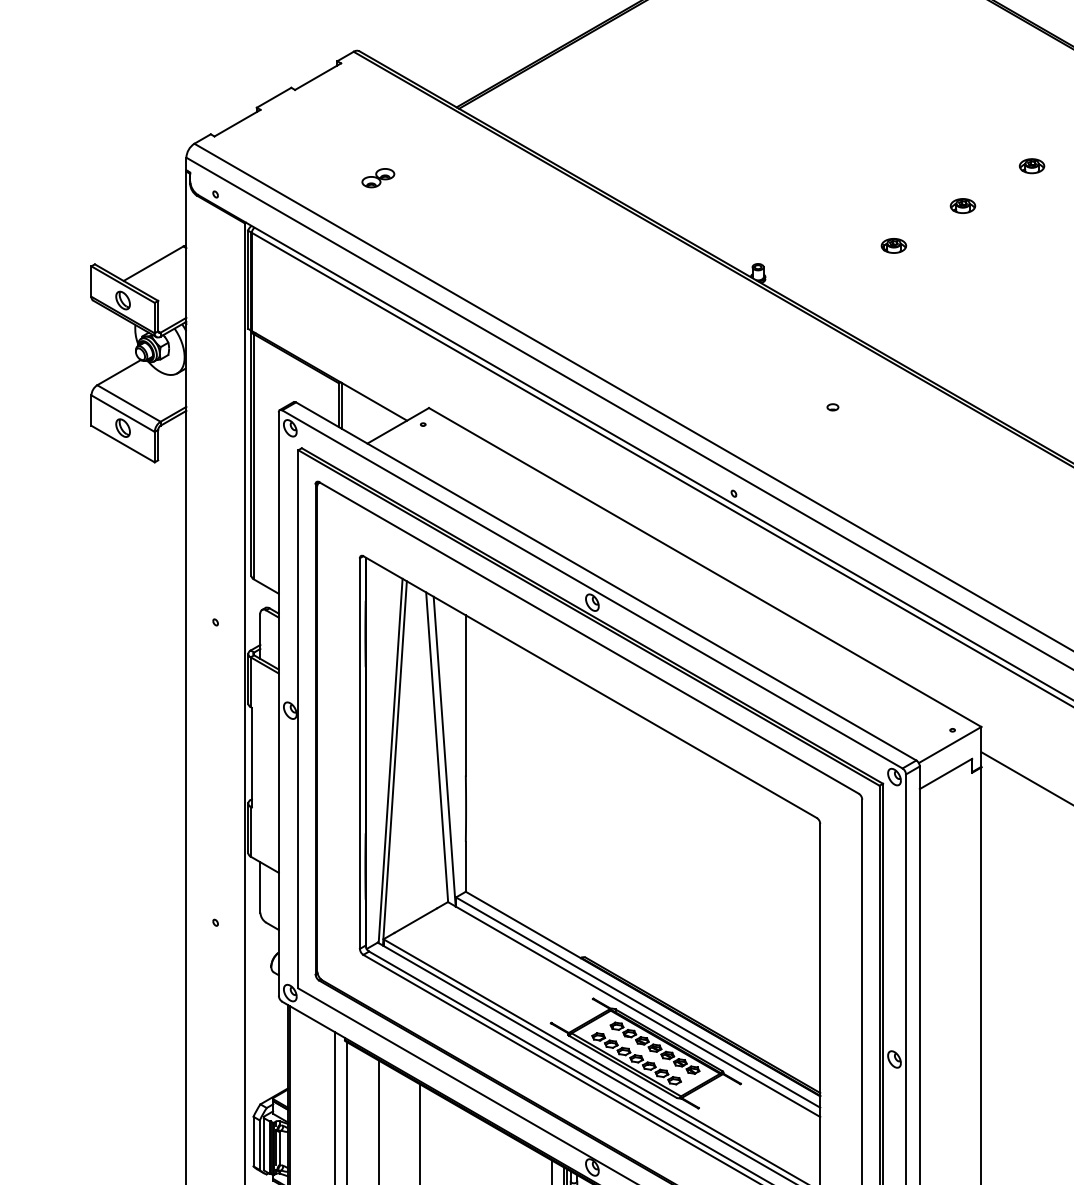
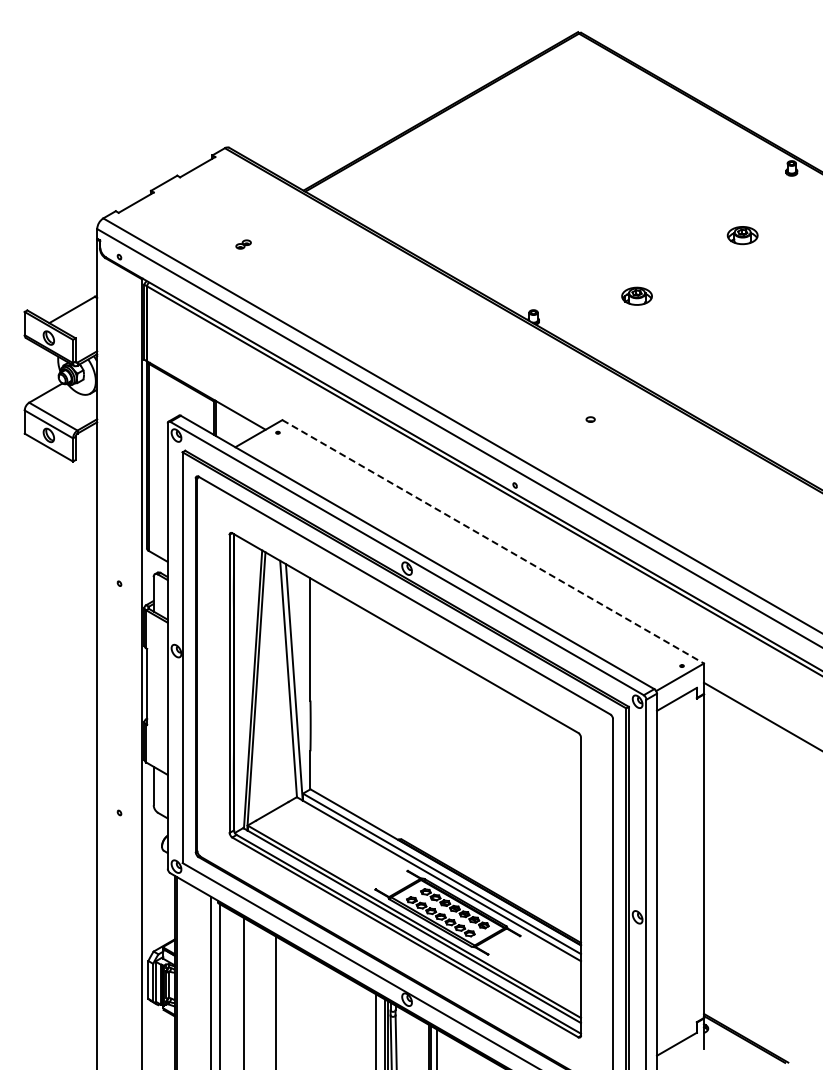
part: (1031, 166) -> (742, 235), size x1.6
part: (378, 177) -> (243, 244), size x0.6
part: (962, 205) -> (689, 265), removed
part: (894, 246) -> (637, 296), size x1.6
line: (705, 568) -> (493, 542), solid -> dashed

